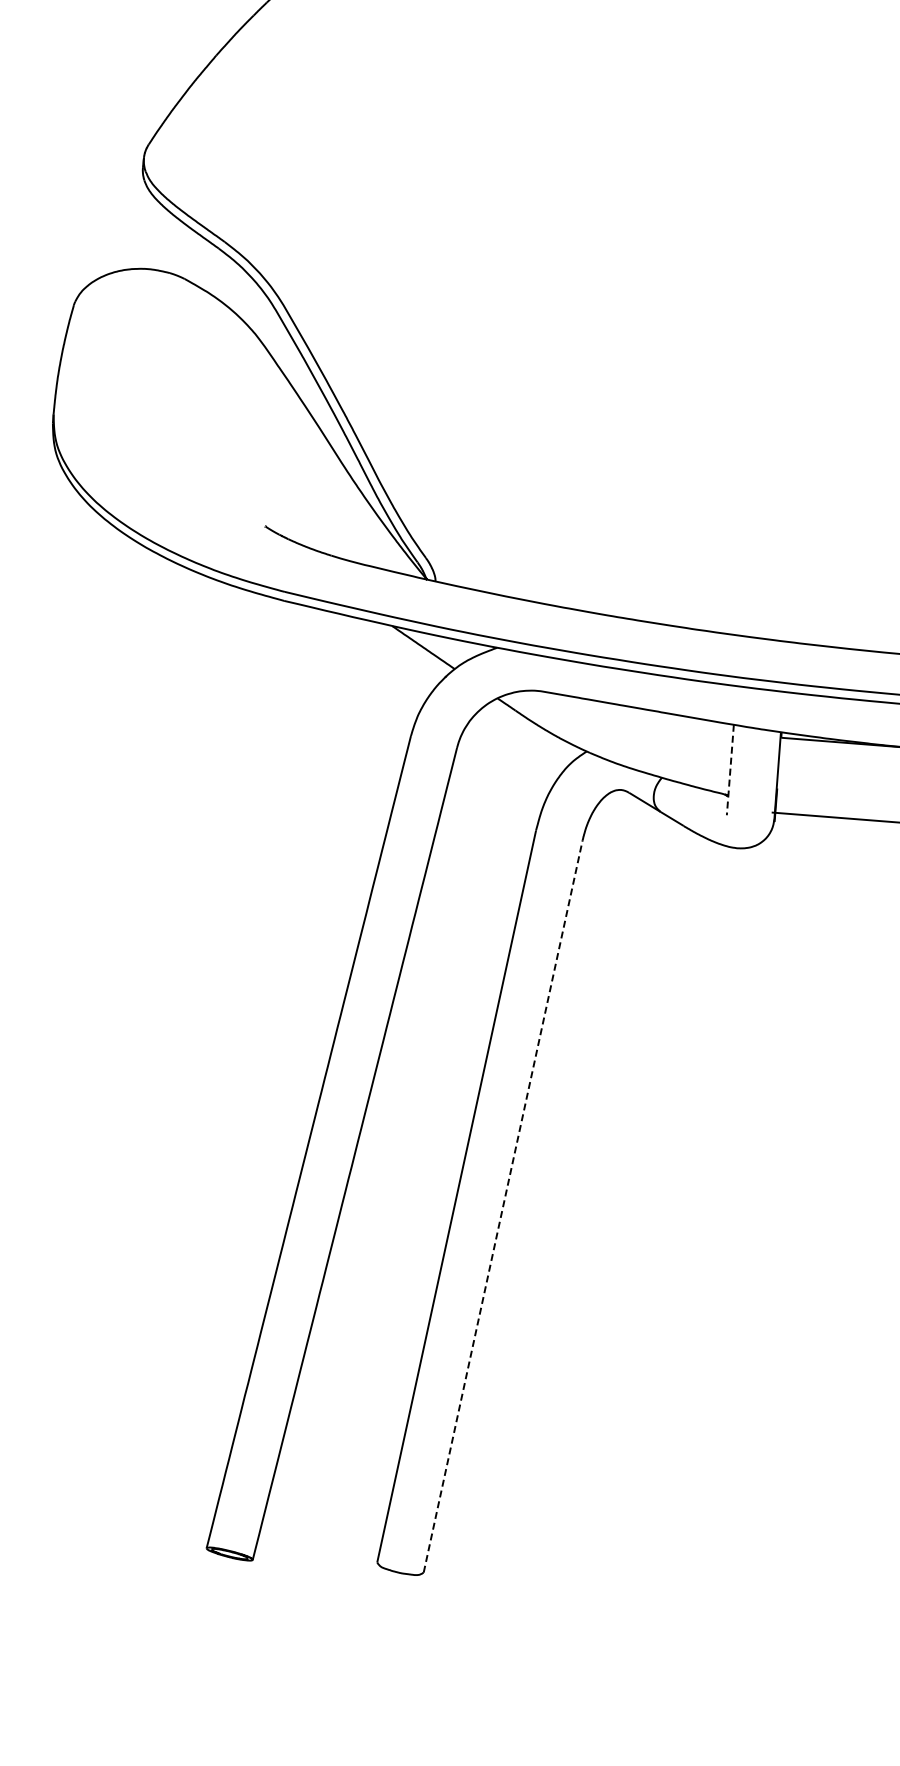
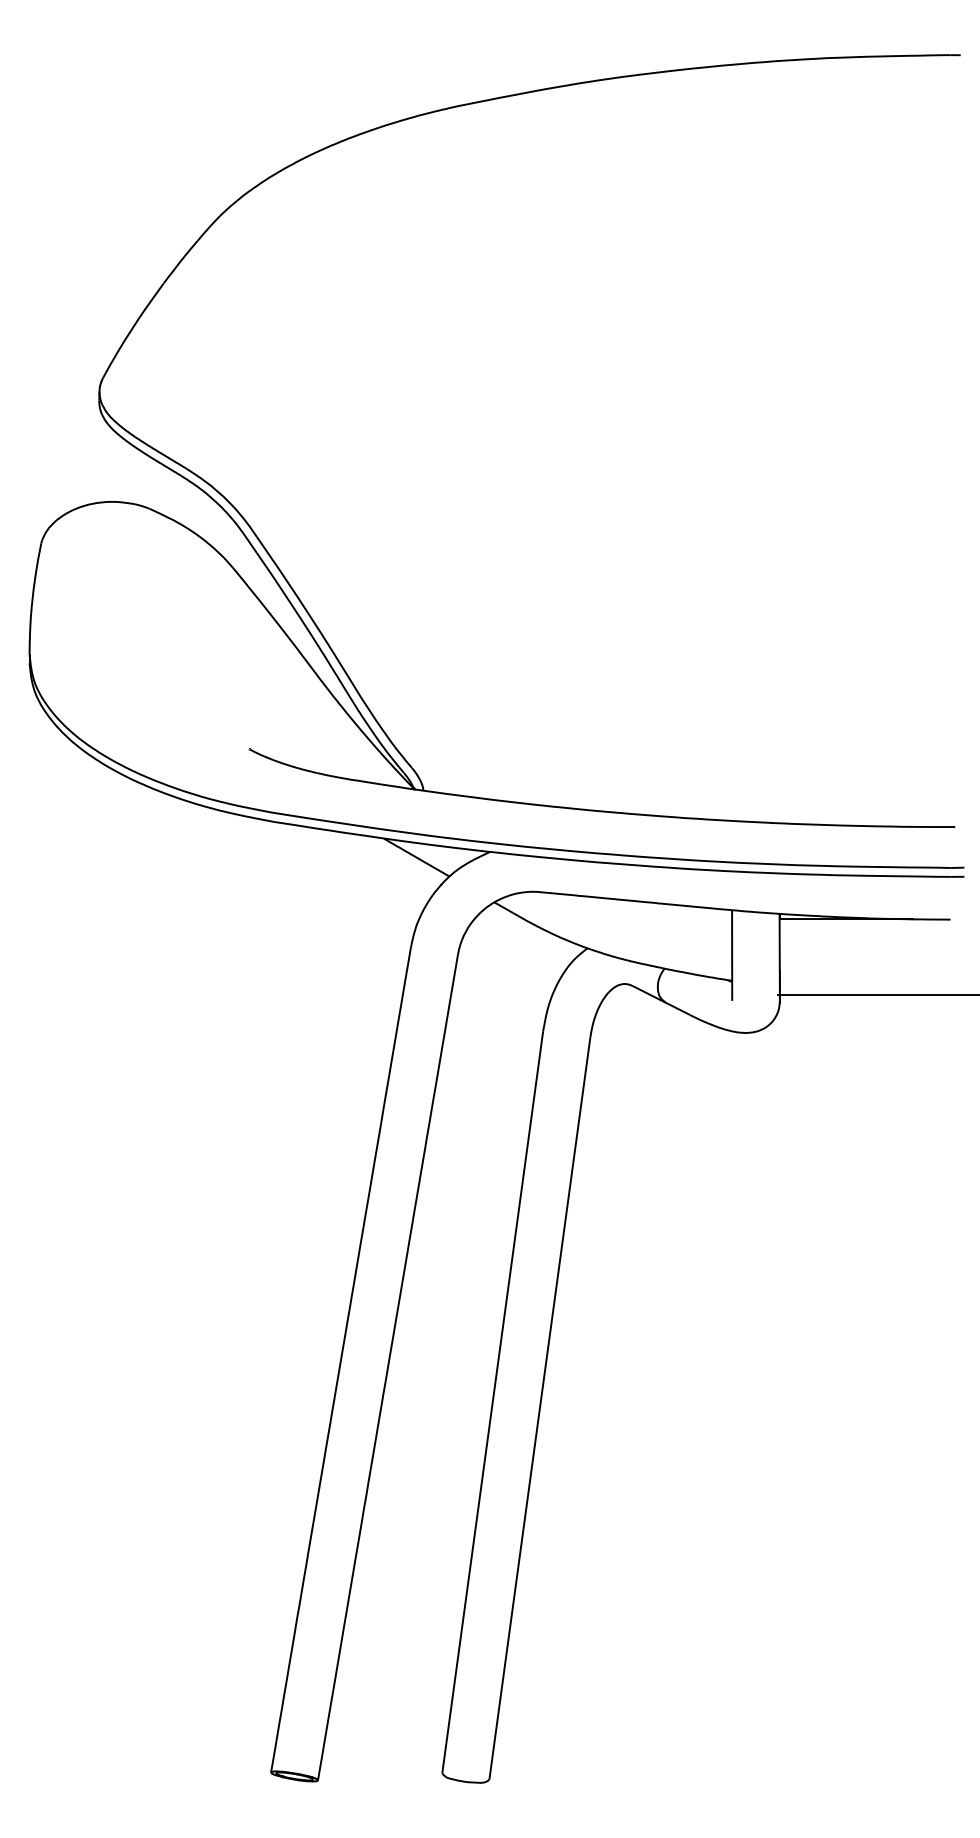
line: (730, 771) -> (732, 956), dashed -> solid
line: (502, 1206) -> (539, 1408), dashed -> solid

